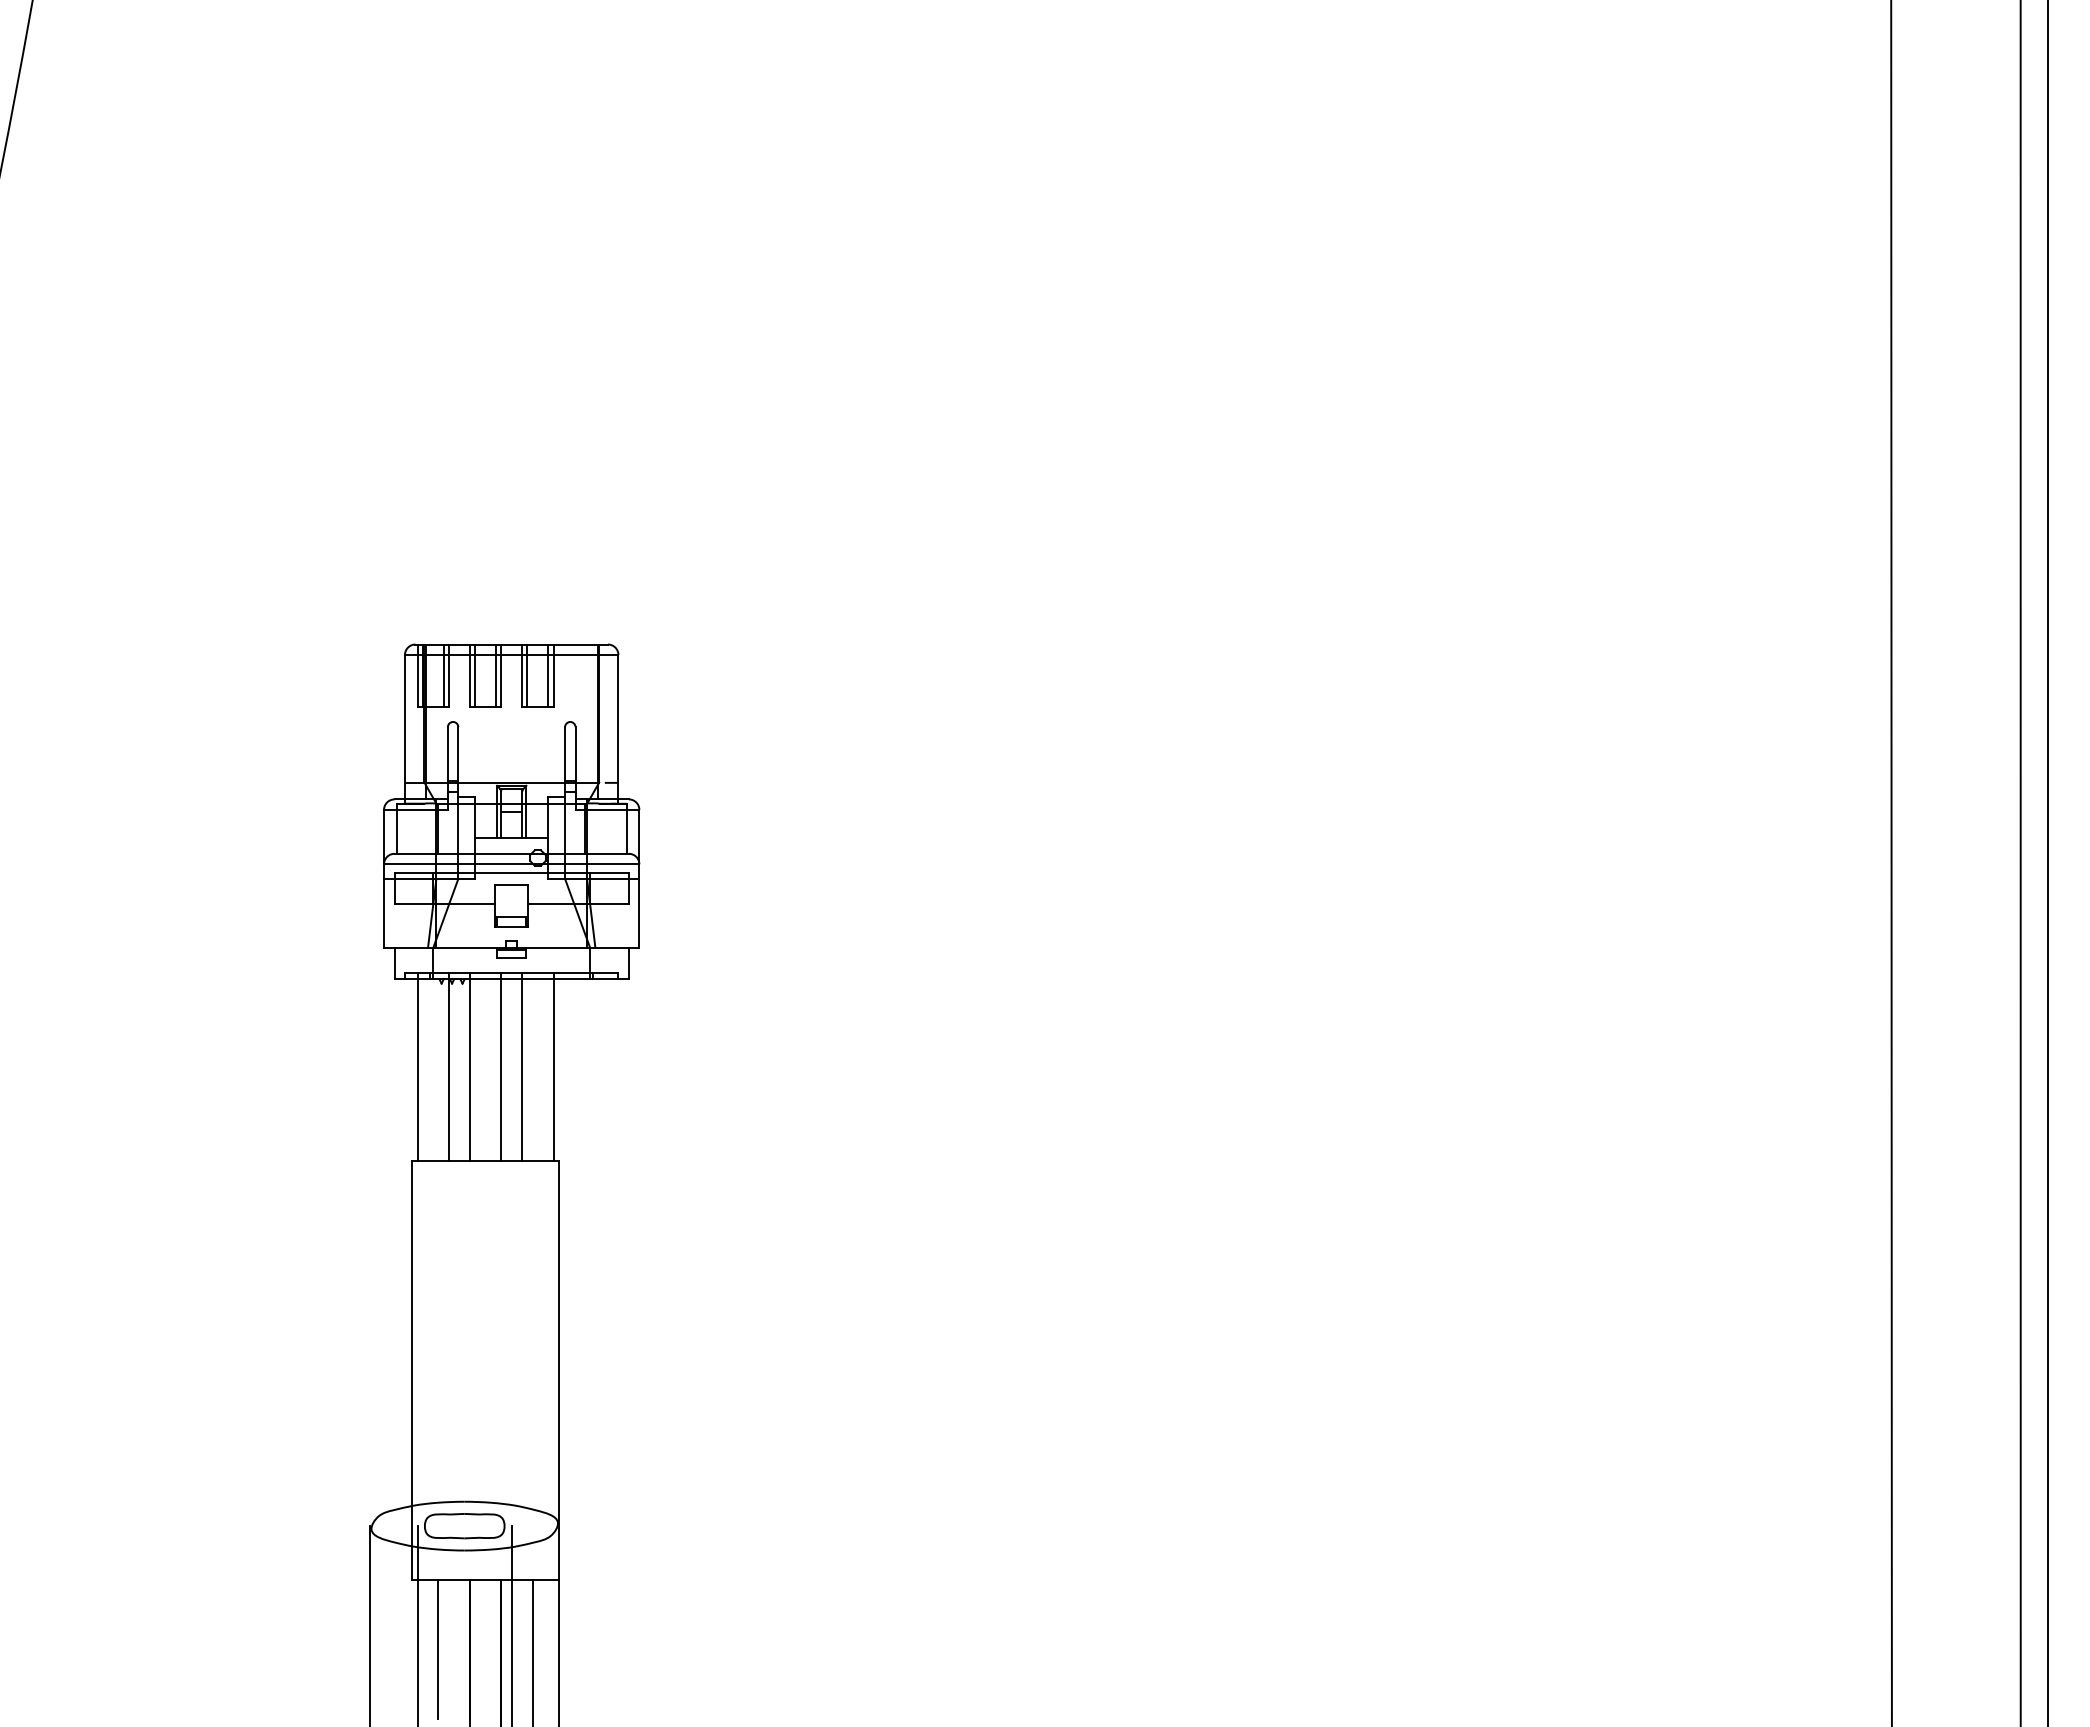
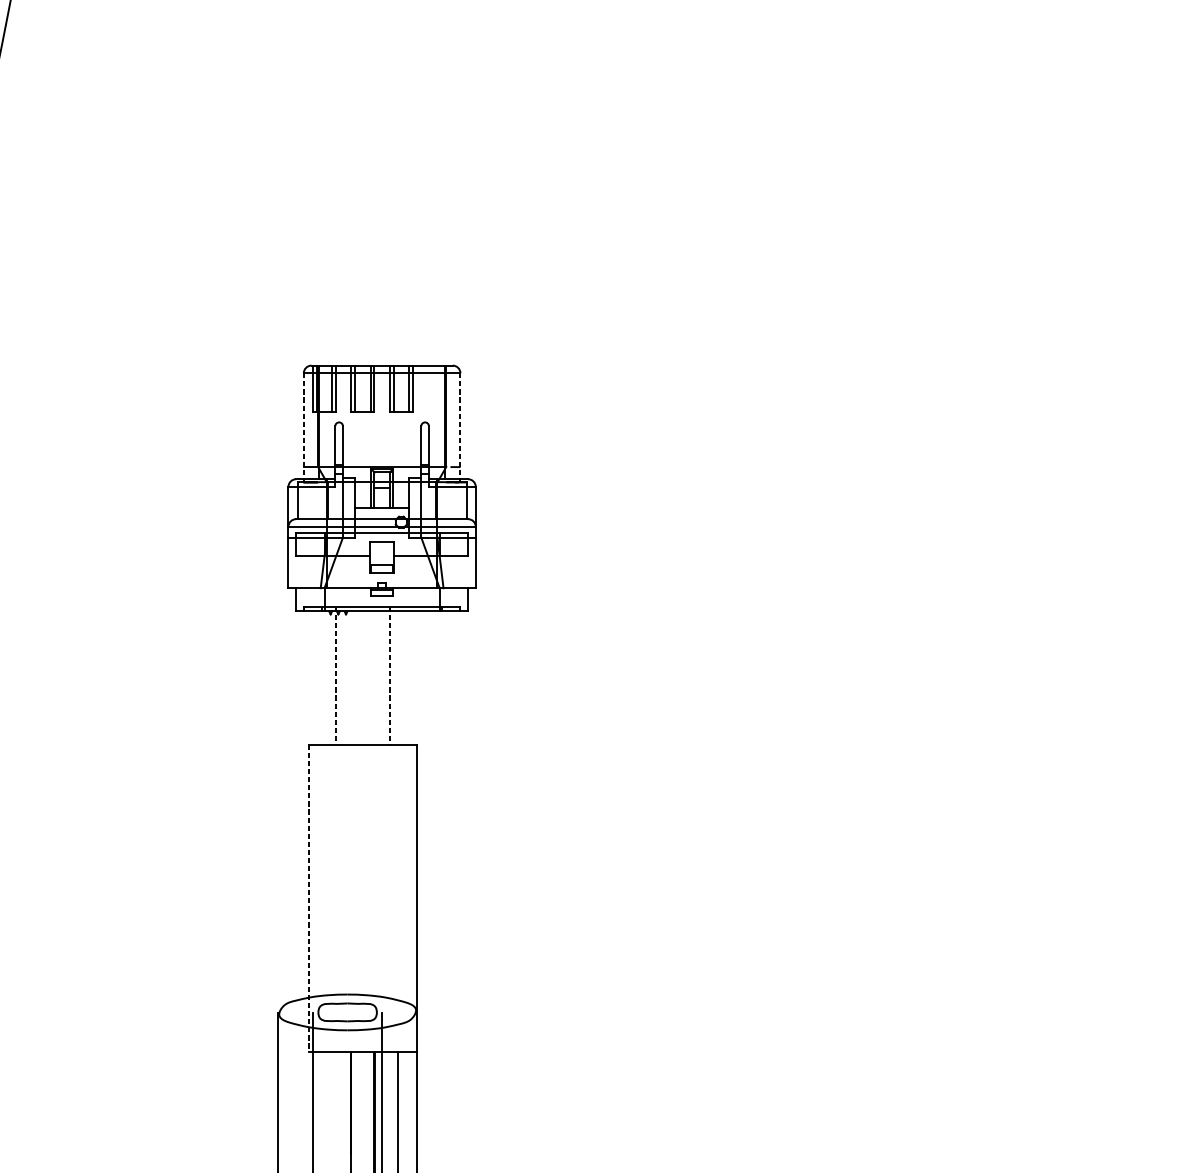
line: (404, 729) -> (303, 427), solid -> dashed
line: (618, 729) -> (460, 427), solid -> dashed
line: (417, 1067) -> (313, 675), removed
line: (448, 1067) -> (335, 675), solid -> dashed
line: (469, 1067) -> (351, 675), removed
line: (501, 1067) -> (374, 675), removed
line: (522, 1067) -> (390, 675), solid -> dashed
line: (553, 1067) -> (412, 675), removed
line: (412, 1371) -> (309, 898), solid -> dashed
line: (438, 1649) -> (328, 1102), removed

